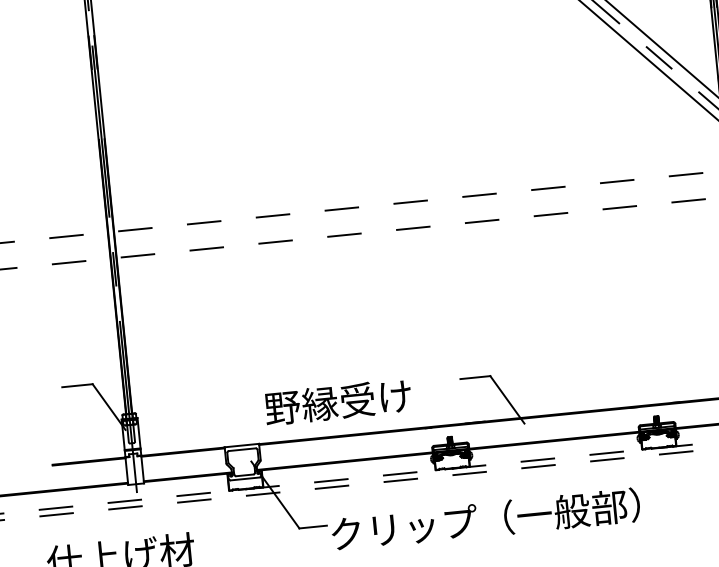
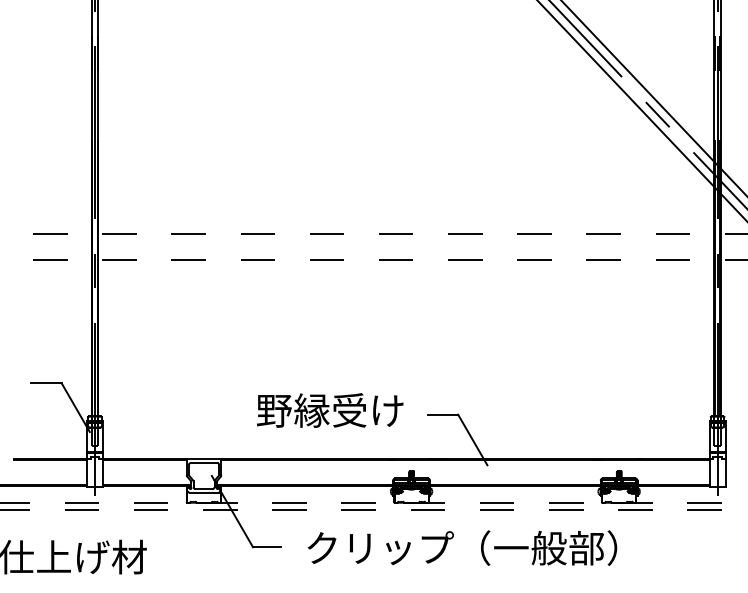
text: (338, 402) -> (330, 410), moved
text: (485, 519) -> (462, 547), moved

